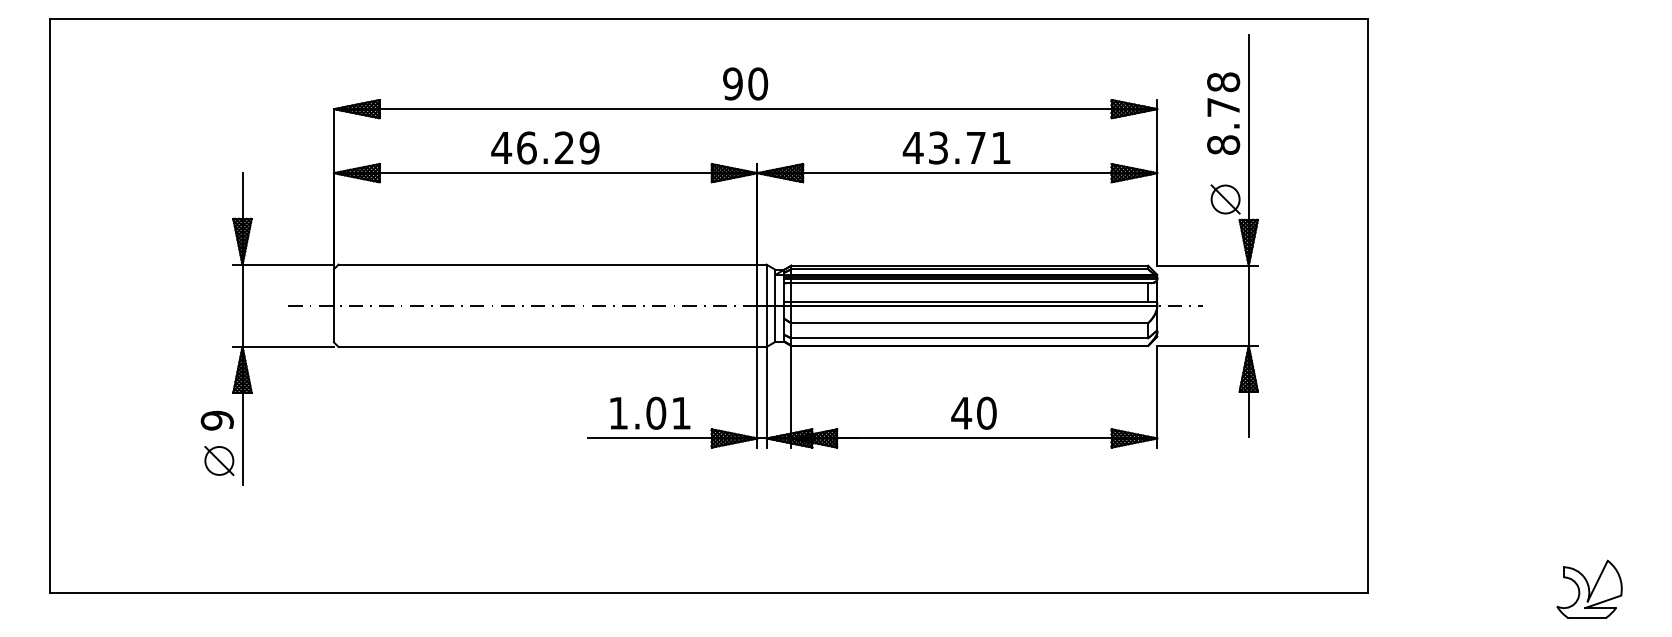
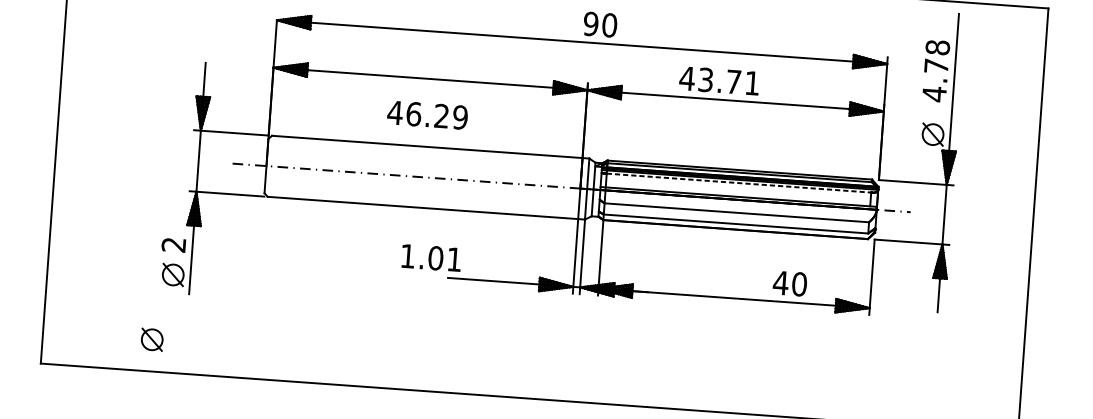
text: (745, 83) -> (600, 24), moved
text: (1223, 144) -> (934, 93), 8.78 -> 4.78
text: (545, 147) -> (427, 114), moved
text: (956, 147) -> (719, 80), moved
line: (970, 283) -> (739, 183), solid -> dashed
text: (650, 412) -> (431, 257), moved
text: (973, 412) -> (789, 283), moved
text: (217, 420) -> (174, 244), 9 -> 2
part: (197, 549) -> (152, 339), added

